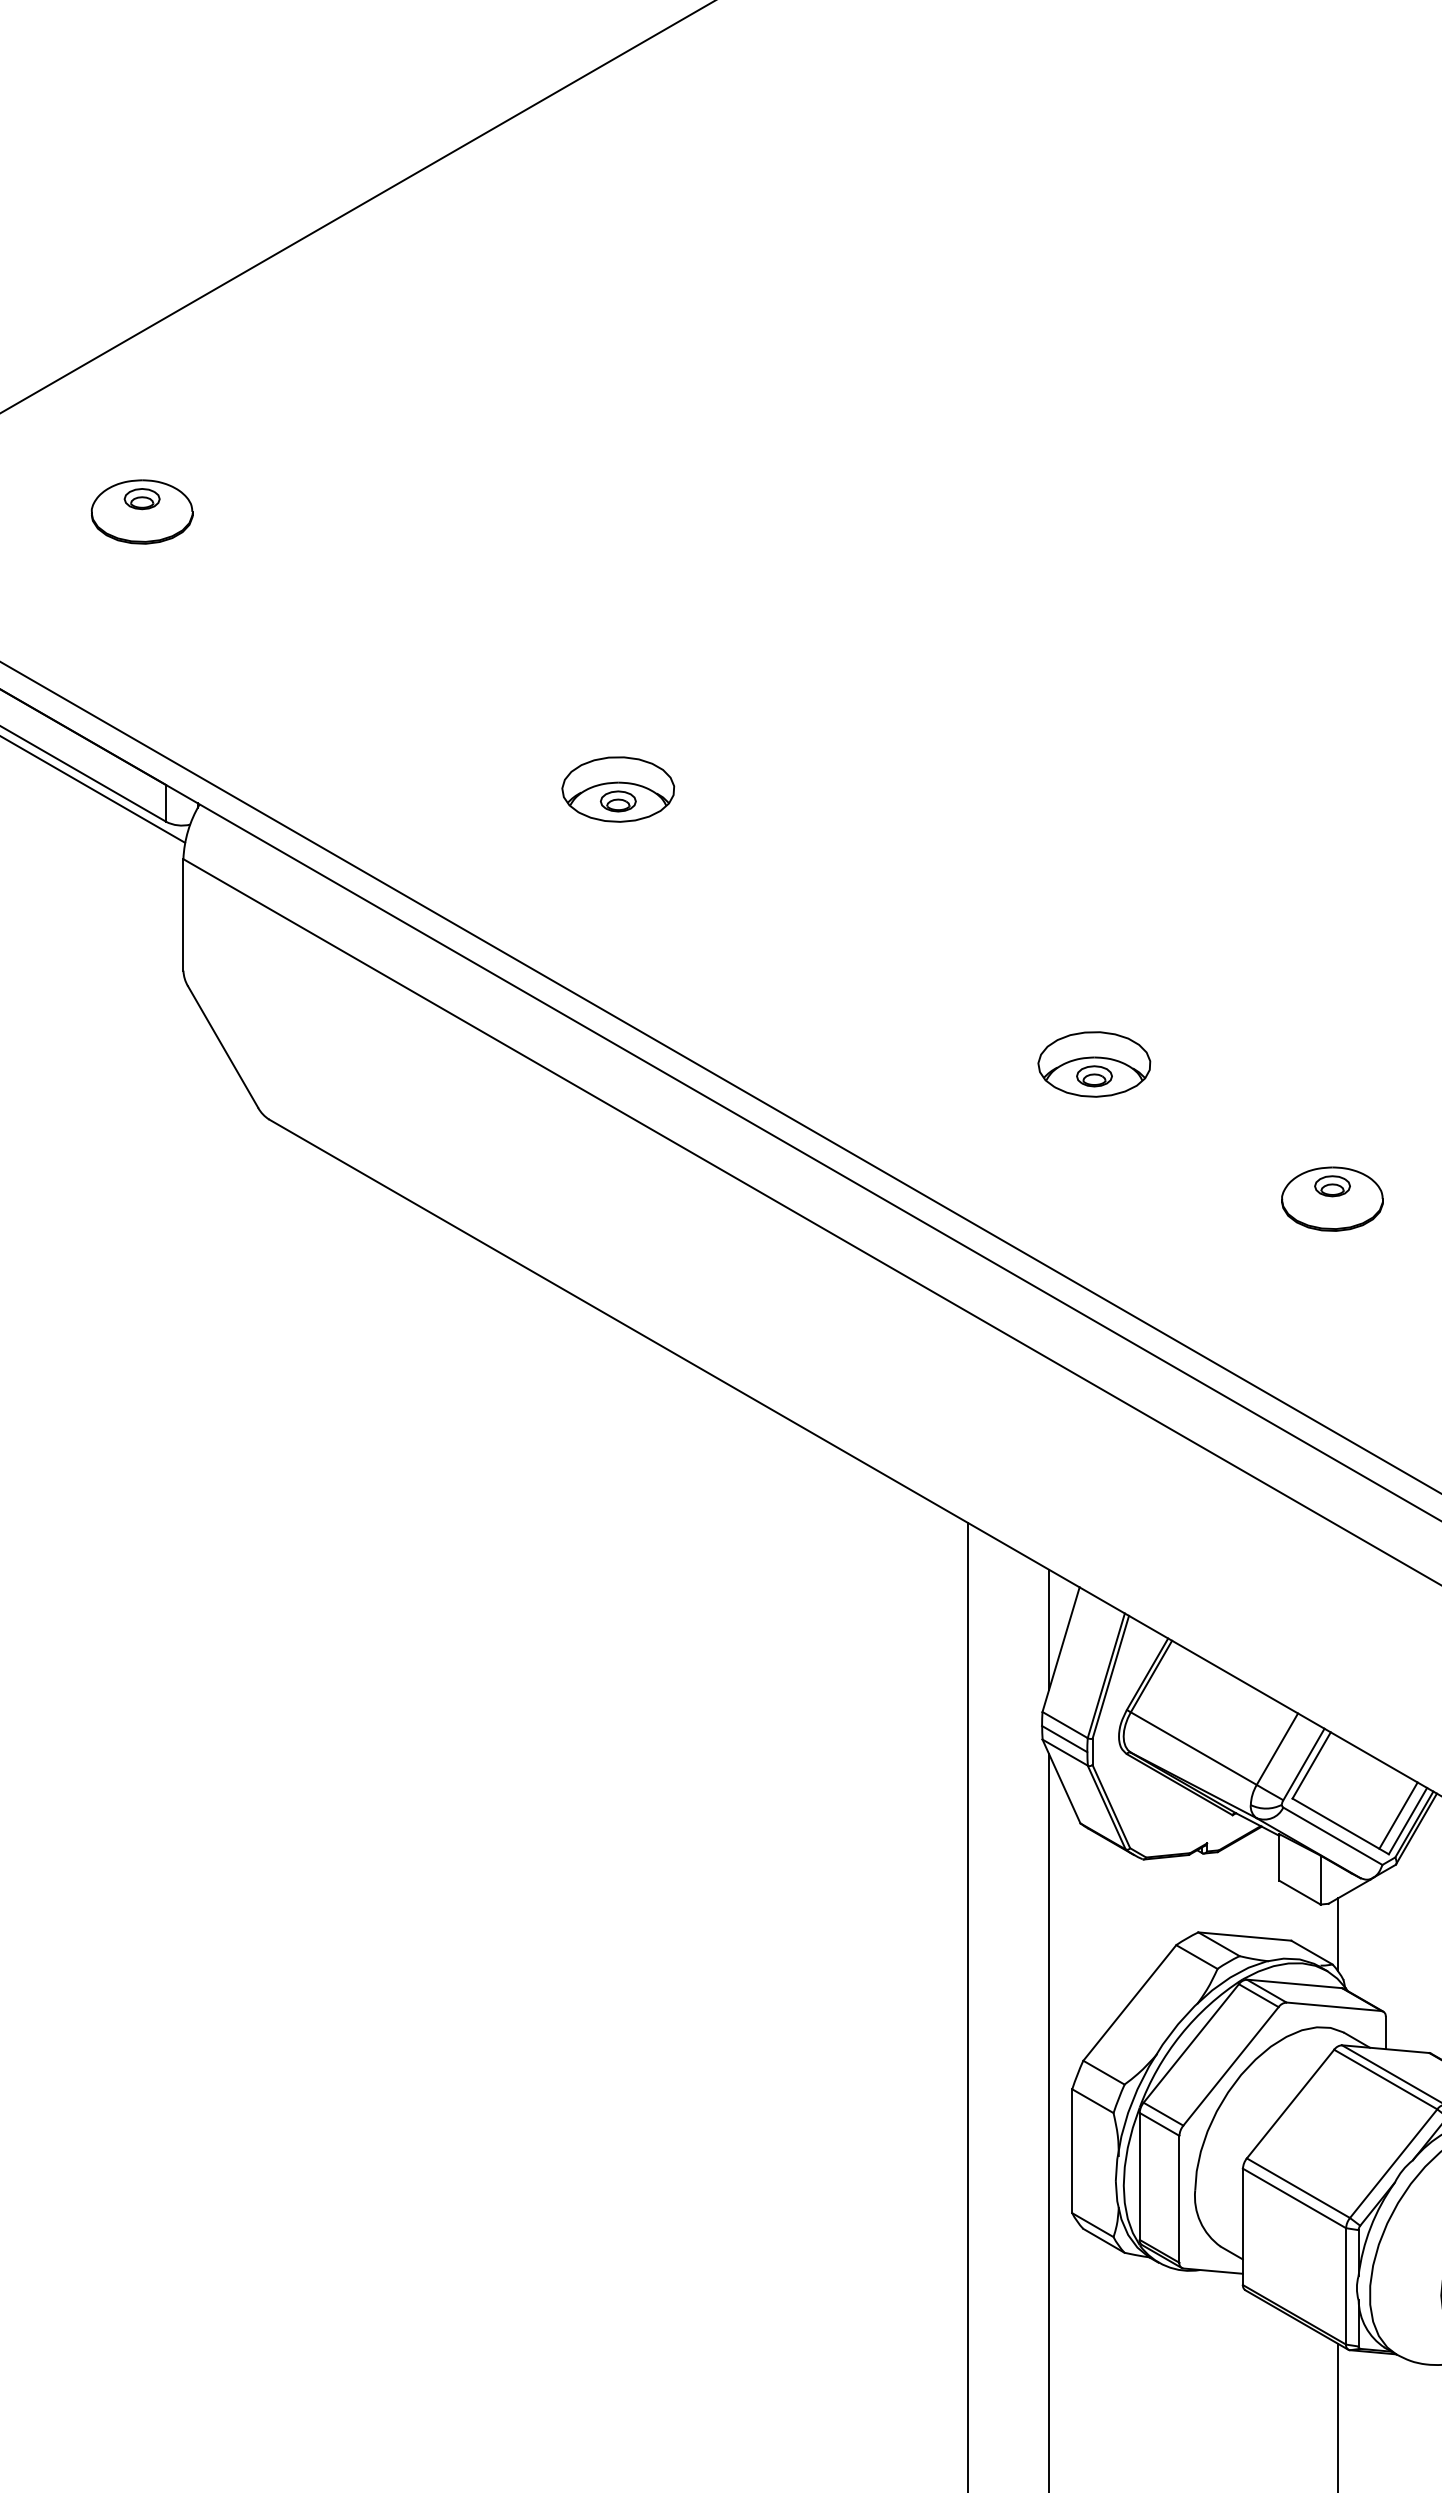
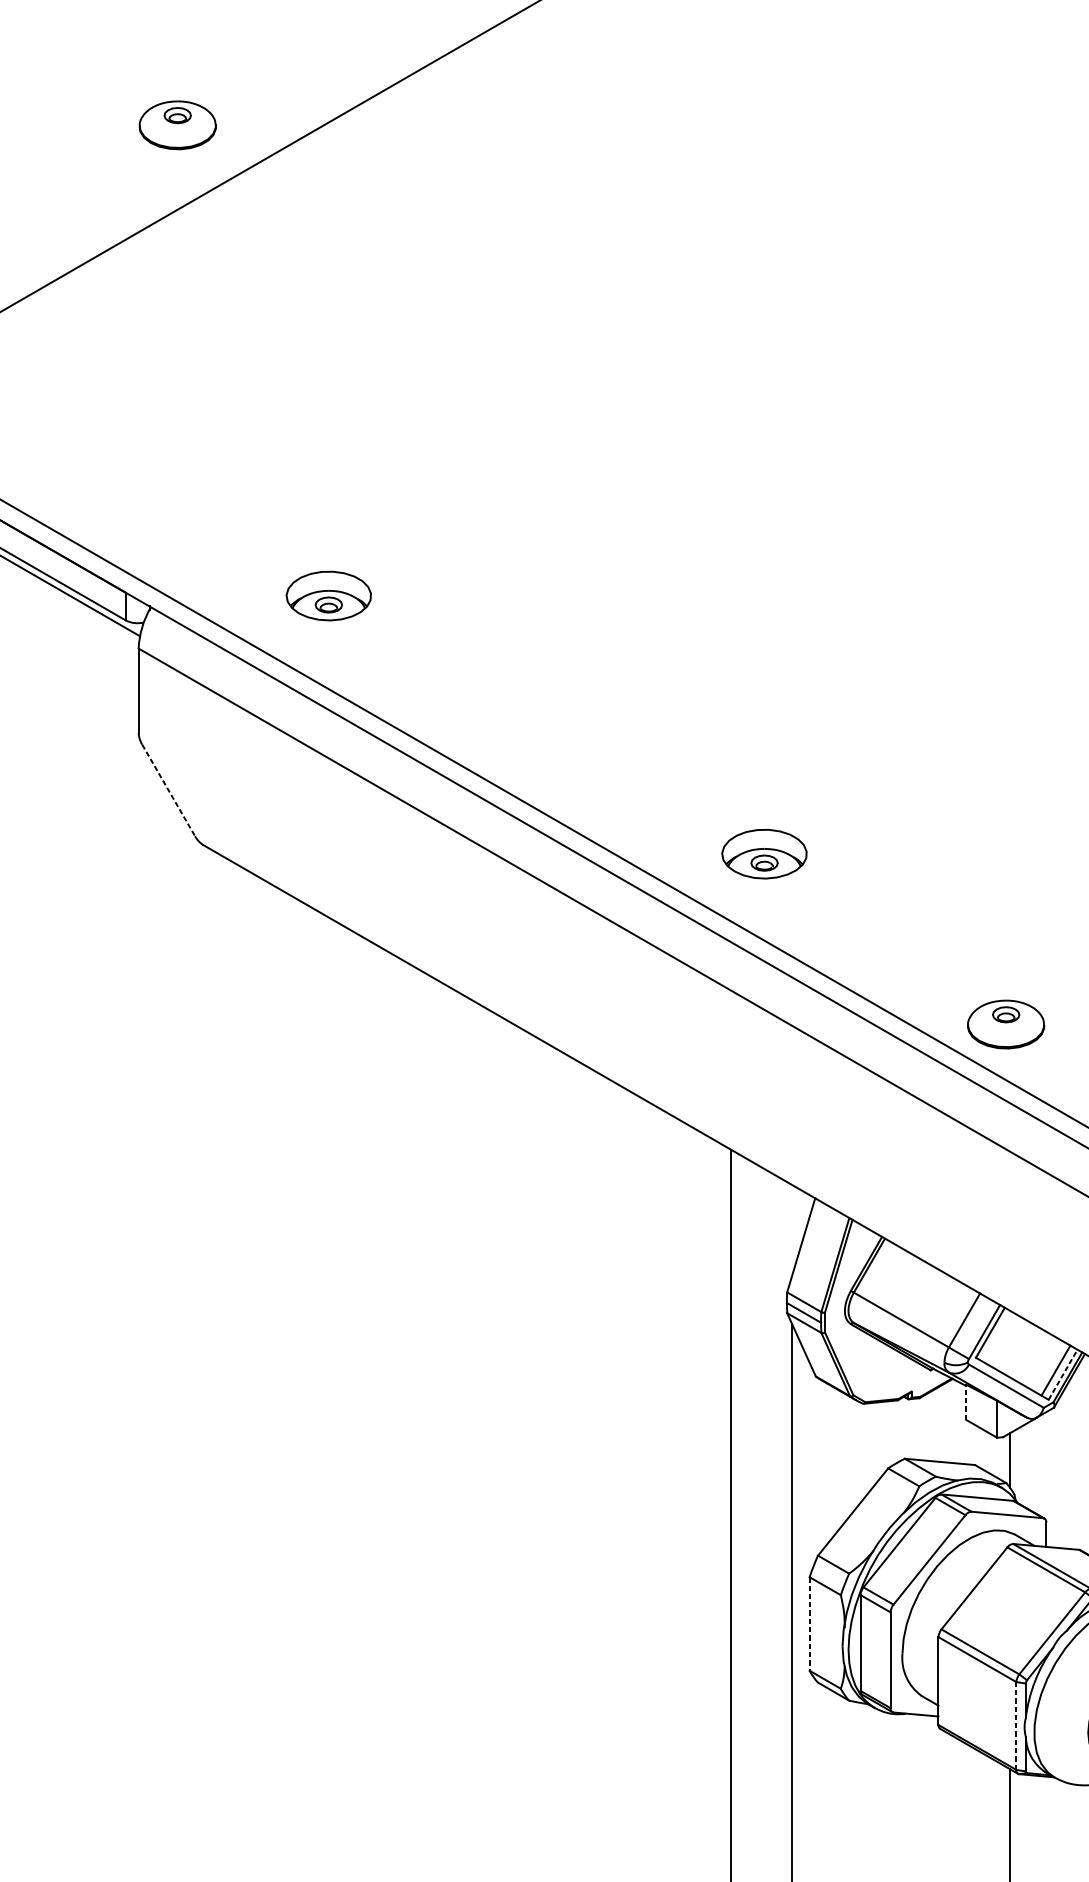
part: (141, 511) -> (177, 124), moved
part: (618, 789) -> (328, 596), moved
line: (223, 1047) -> (168, 790), solid -> dashed
part: (1094, 1064) -> (764, 854), moved
part: (1332, 1198) -> (1006, 1024), moved
line: (1049, 1629) -> (792, 1230), removed
line: (1408, 1820) -> (1063, 1374), solid -> dashed
line: (1279, 1856) -> (966, 1401), solid -> dashed
line: (1072, 2151) -> (809, 1624), solid -> dashed
line: (1346, 2285) -> (1016, 1725), solid -> dashed

